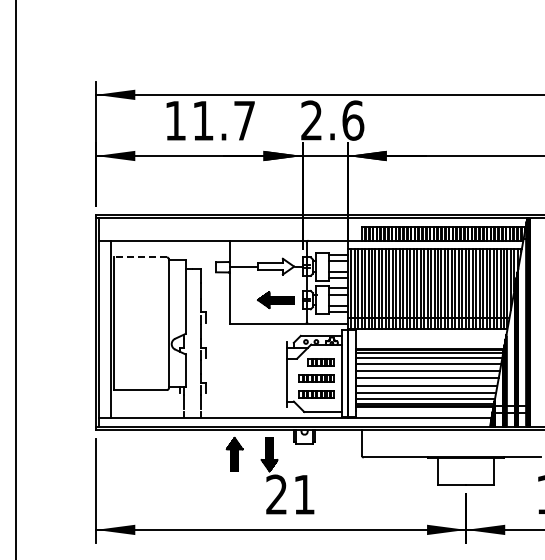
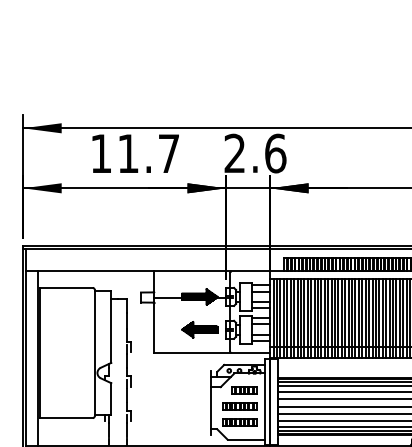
line: (140, 257) -> (66, 287), dashed -> solid
hatch: (276, 266) -> (200, 296), added

